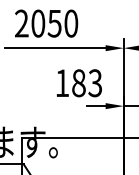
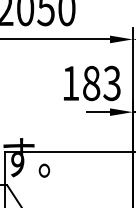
text: (79, 83) -> (92, 83), moved

